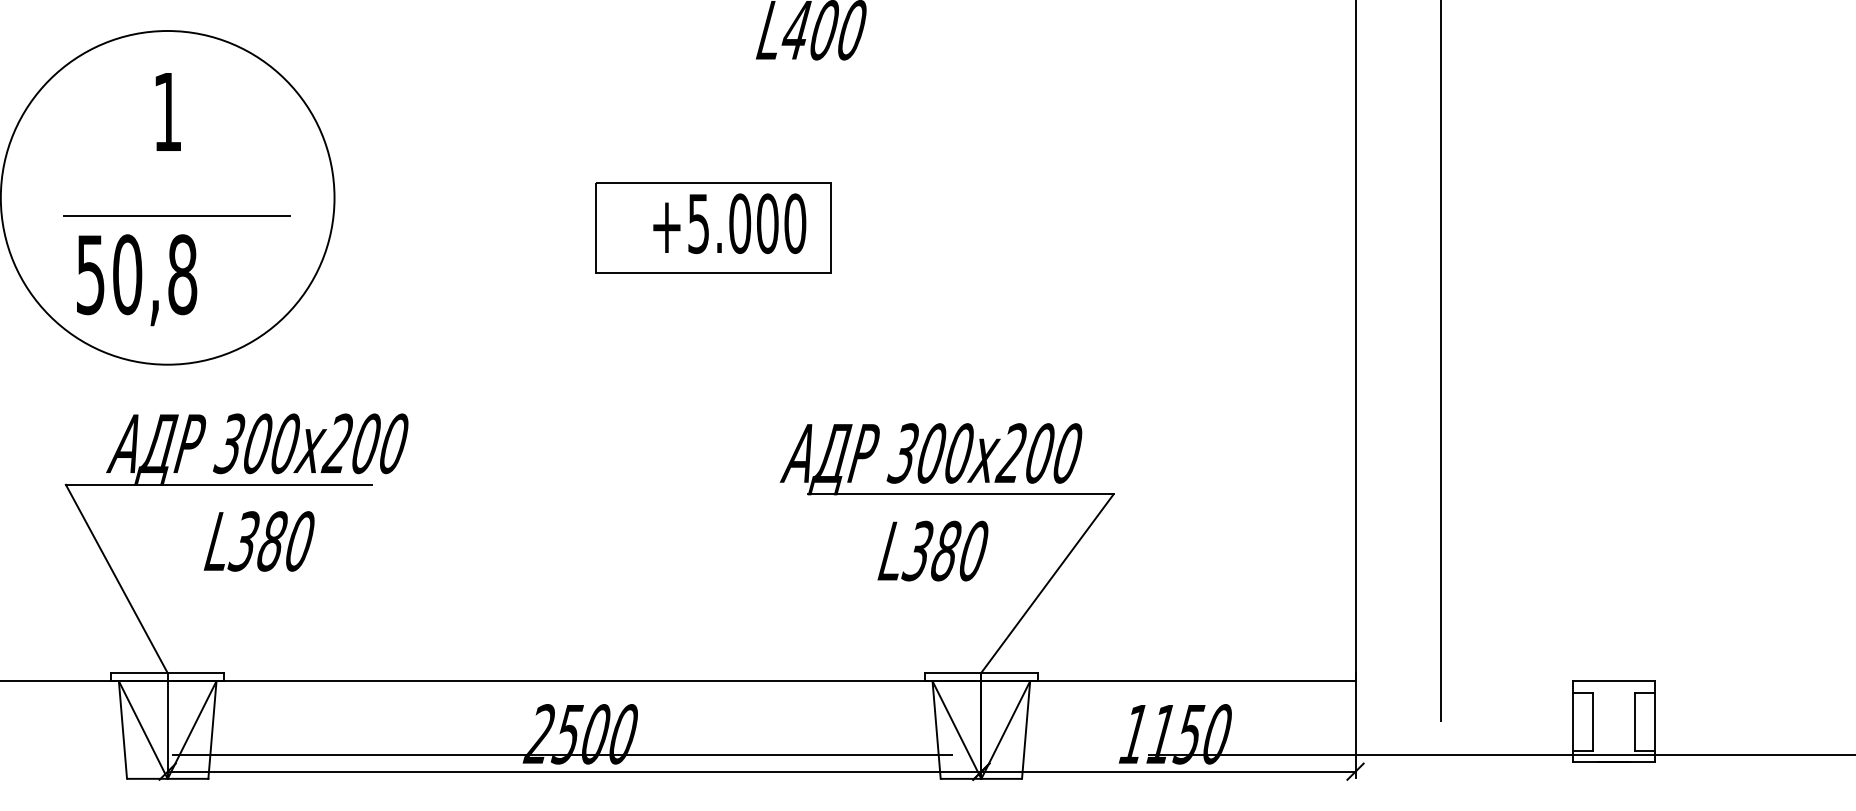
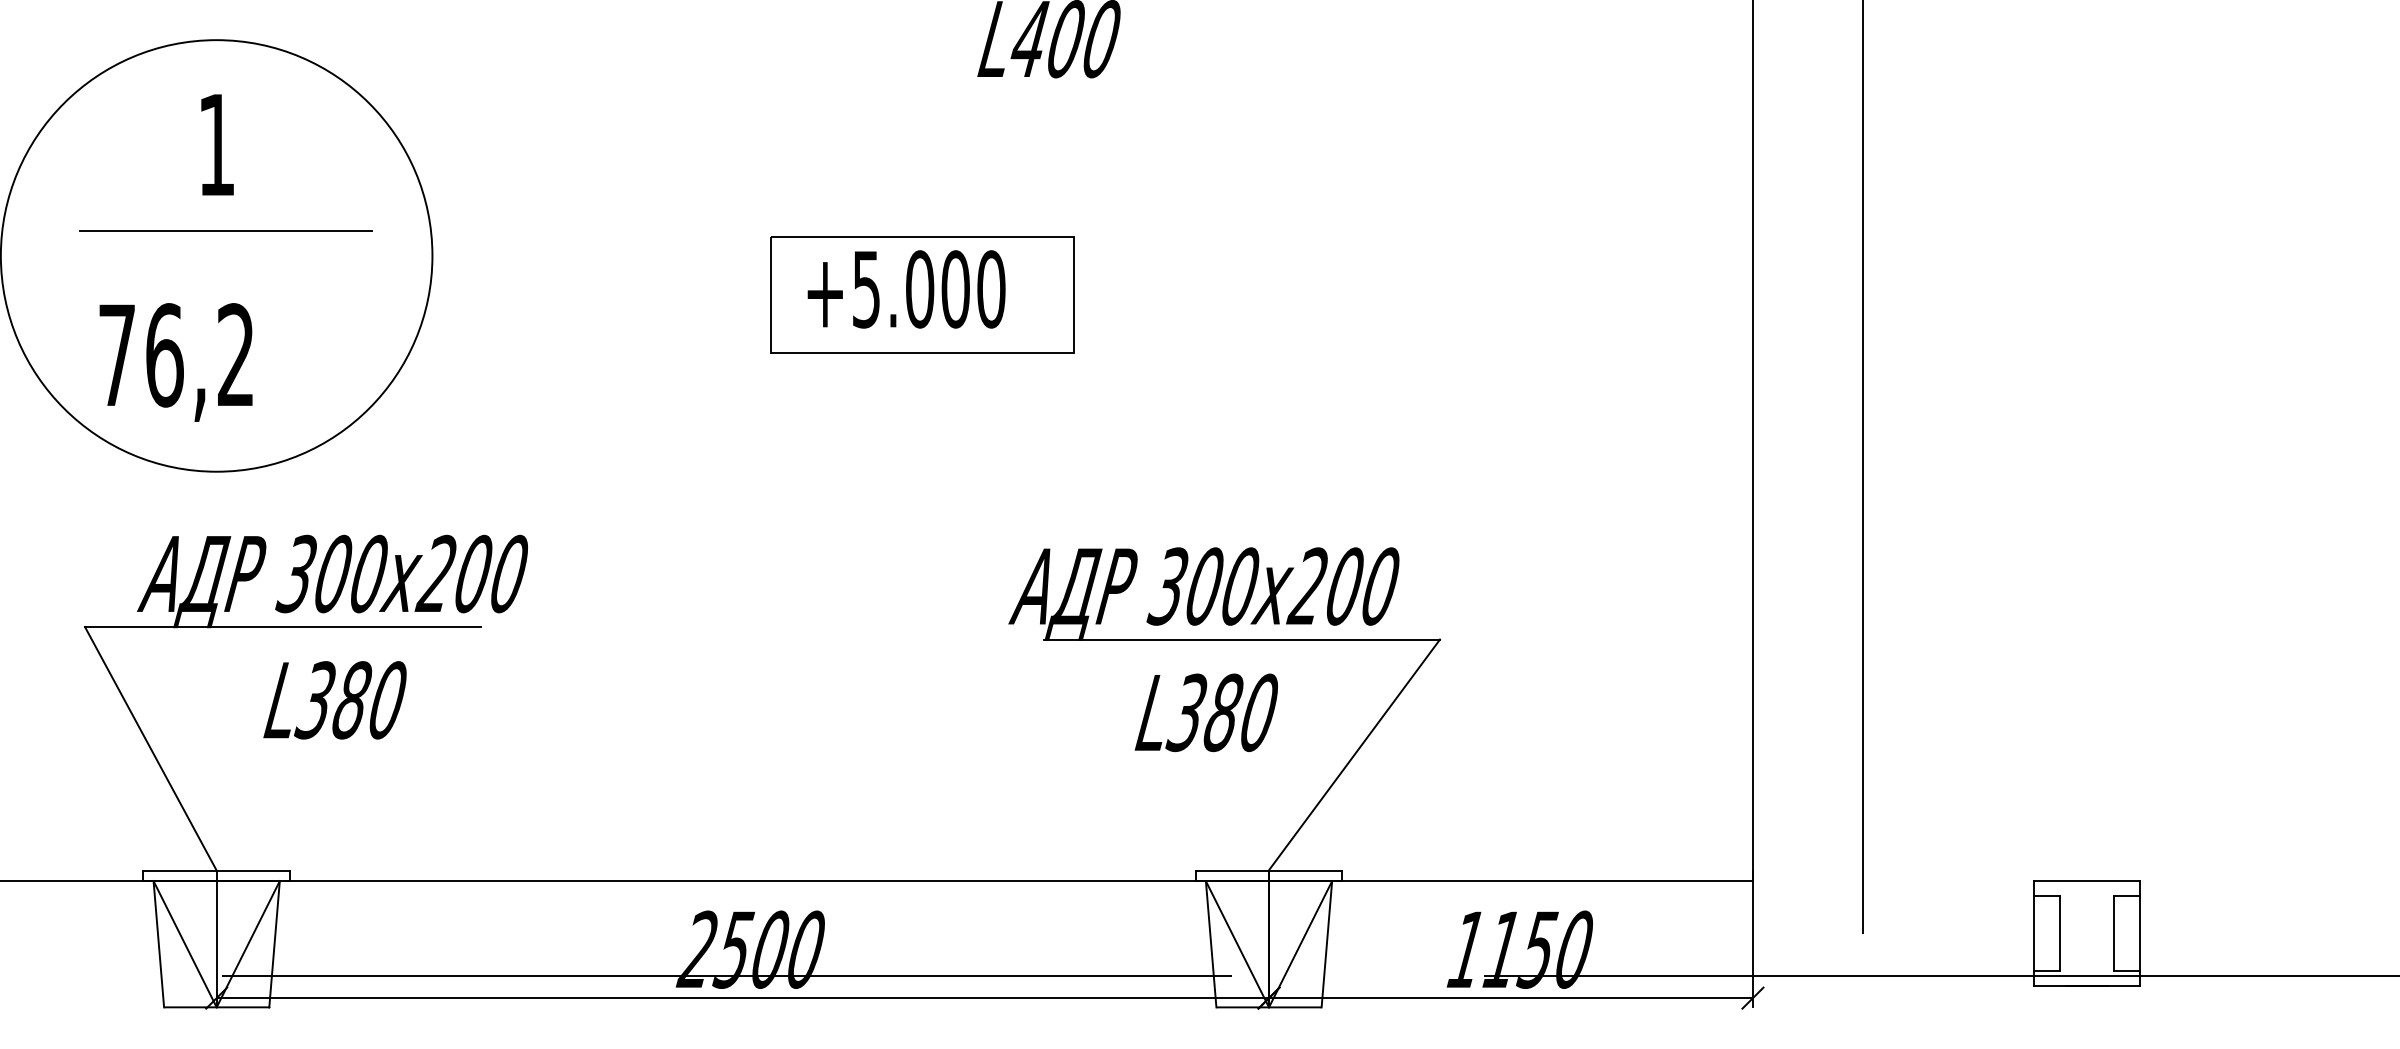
line: (176, 216) -> (225, 230), moved
text: (729, 223) -> (906, 289), moved
text: (136, 274) -> (176, 355), 50,8 -> 76,2

